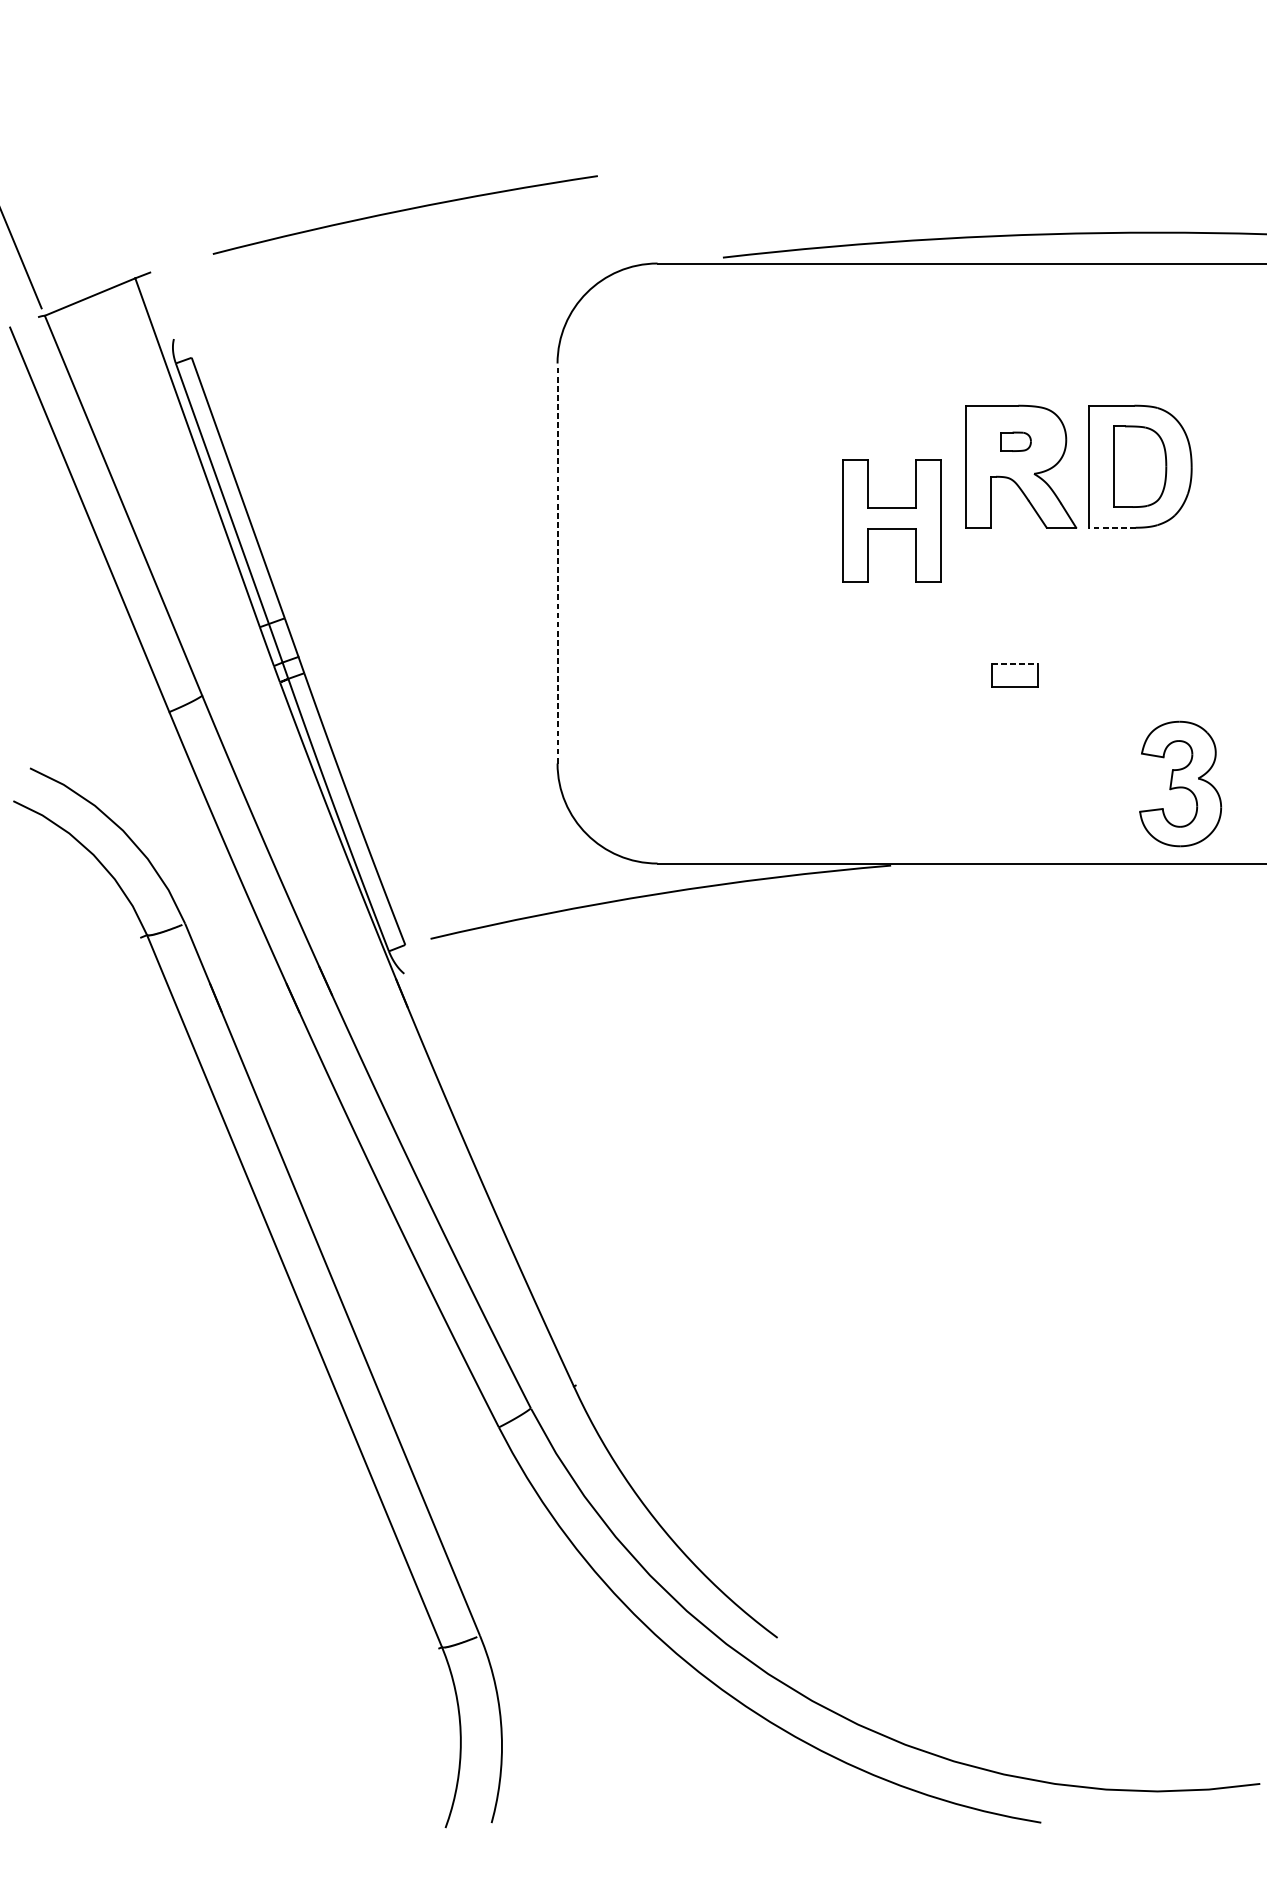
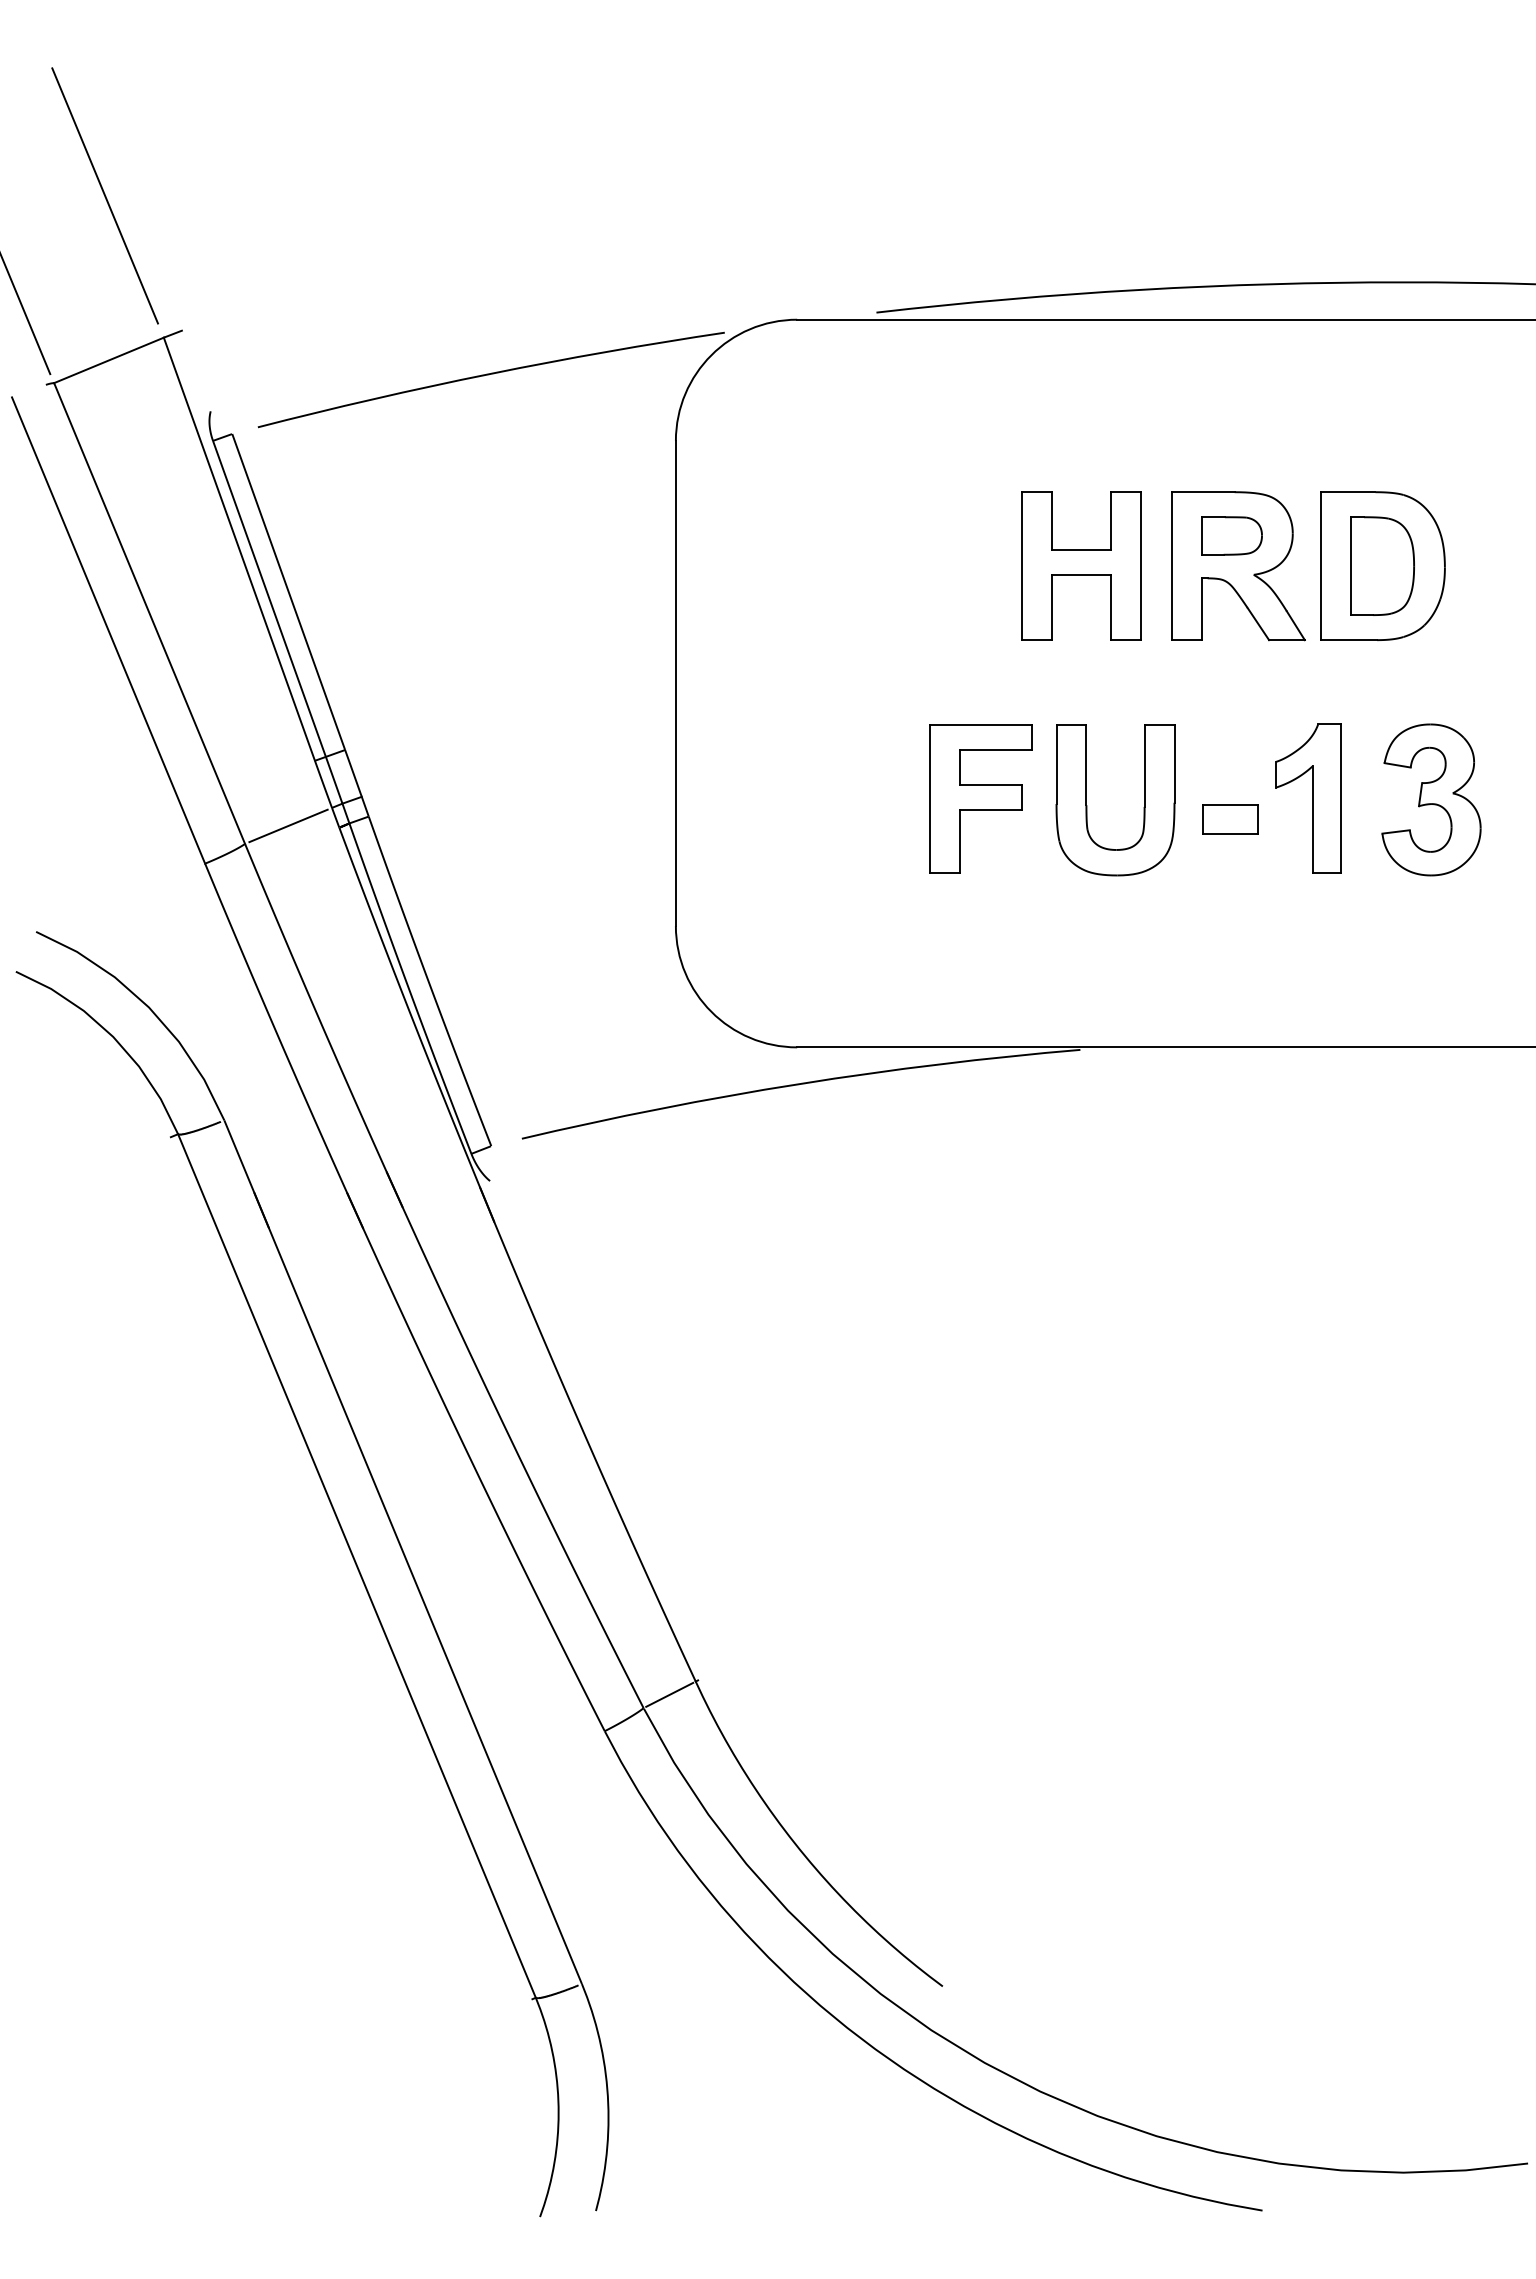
line: (87, 161) -> (105, 195), added
arc: (403, 211) -> (489, 375), moved
part: (1015, 441) -> (1231, 535), size x1.67
part: (892, 520) -> (1081, 565), moved
line: (1112, 528) -> (1348, 640), dashed -> solid
line: (557, 563) -> (675, 683), dashed -> solid
part: (808, 658) -> (980, 798), added
part: (1079, 658) -> (1308, 798), added
part: (896, 664) -> (1087, 805), added
line: (1014, 664) -> (1230, 805), dashed -> solid
line: (238, 680) -> (288, 825), added
part: (1180, 783) -> (1431, 799), moved
line: (552, 1397) -> (669, 1694), added

